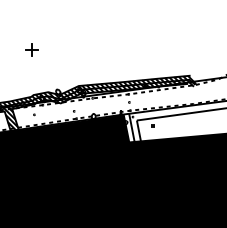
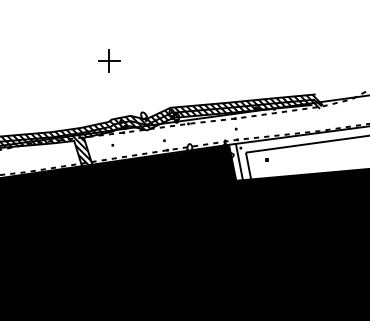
part: (31, 49) -> (109, 60), size x1.4

